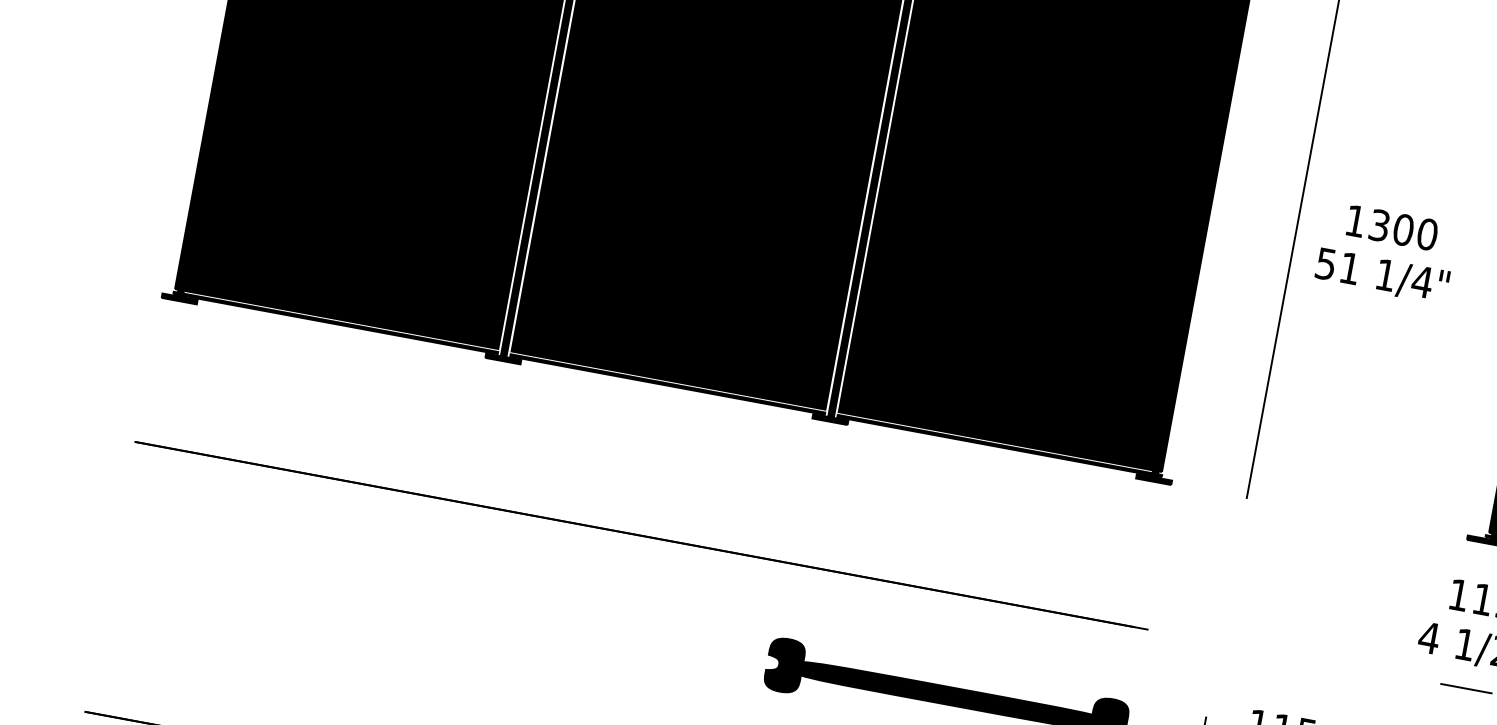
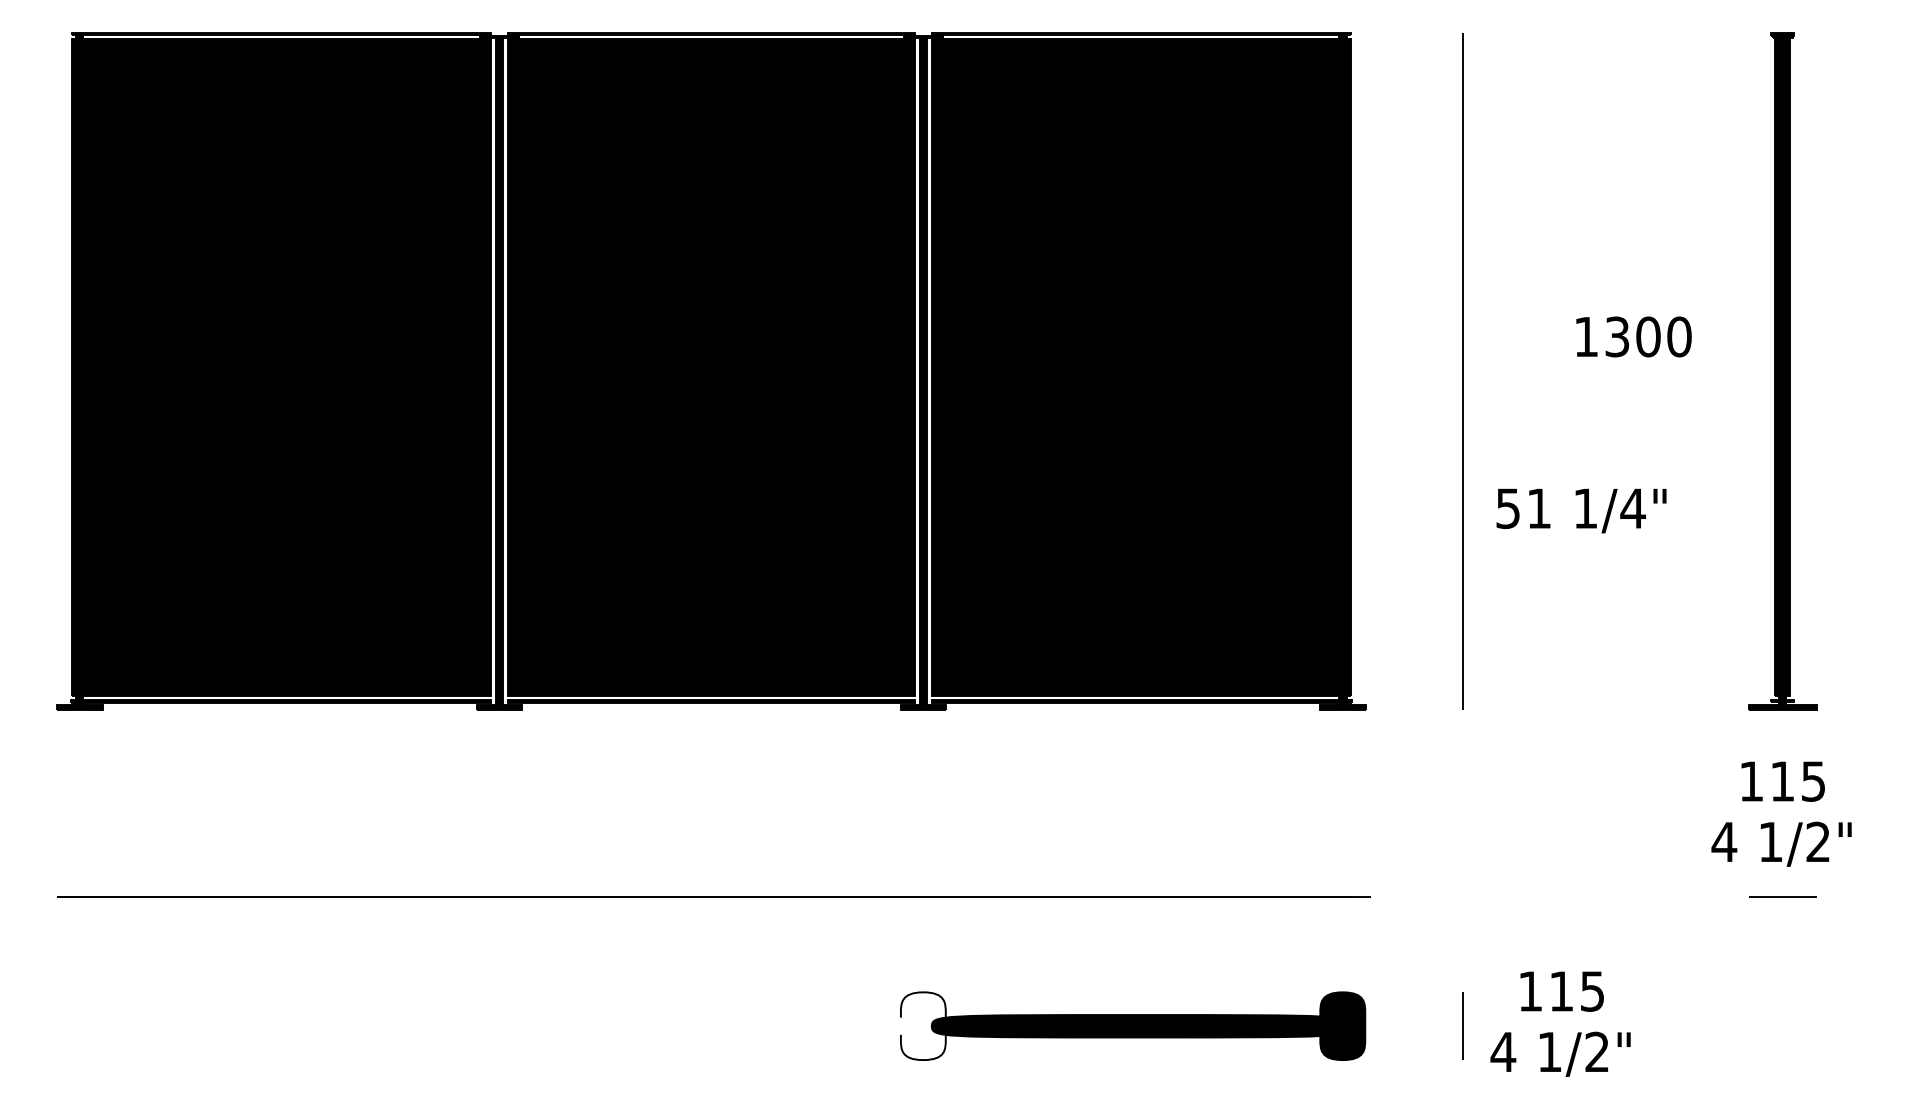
text: (1392, 227) -> (1633, 336), moved
text: (1382, 276) -> (1581, 510), moved
fill: (784, 665) -> (922, 1026), removed

